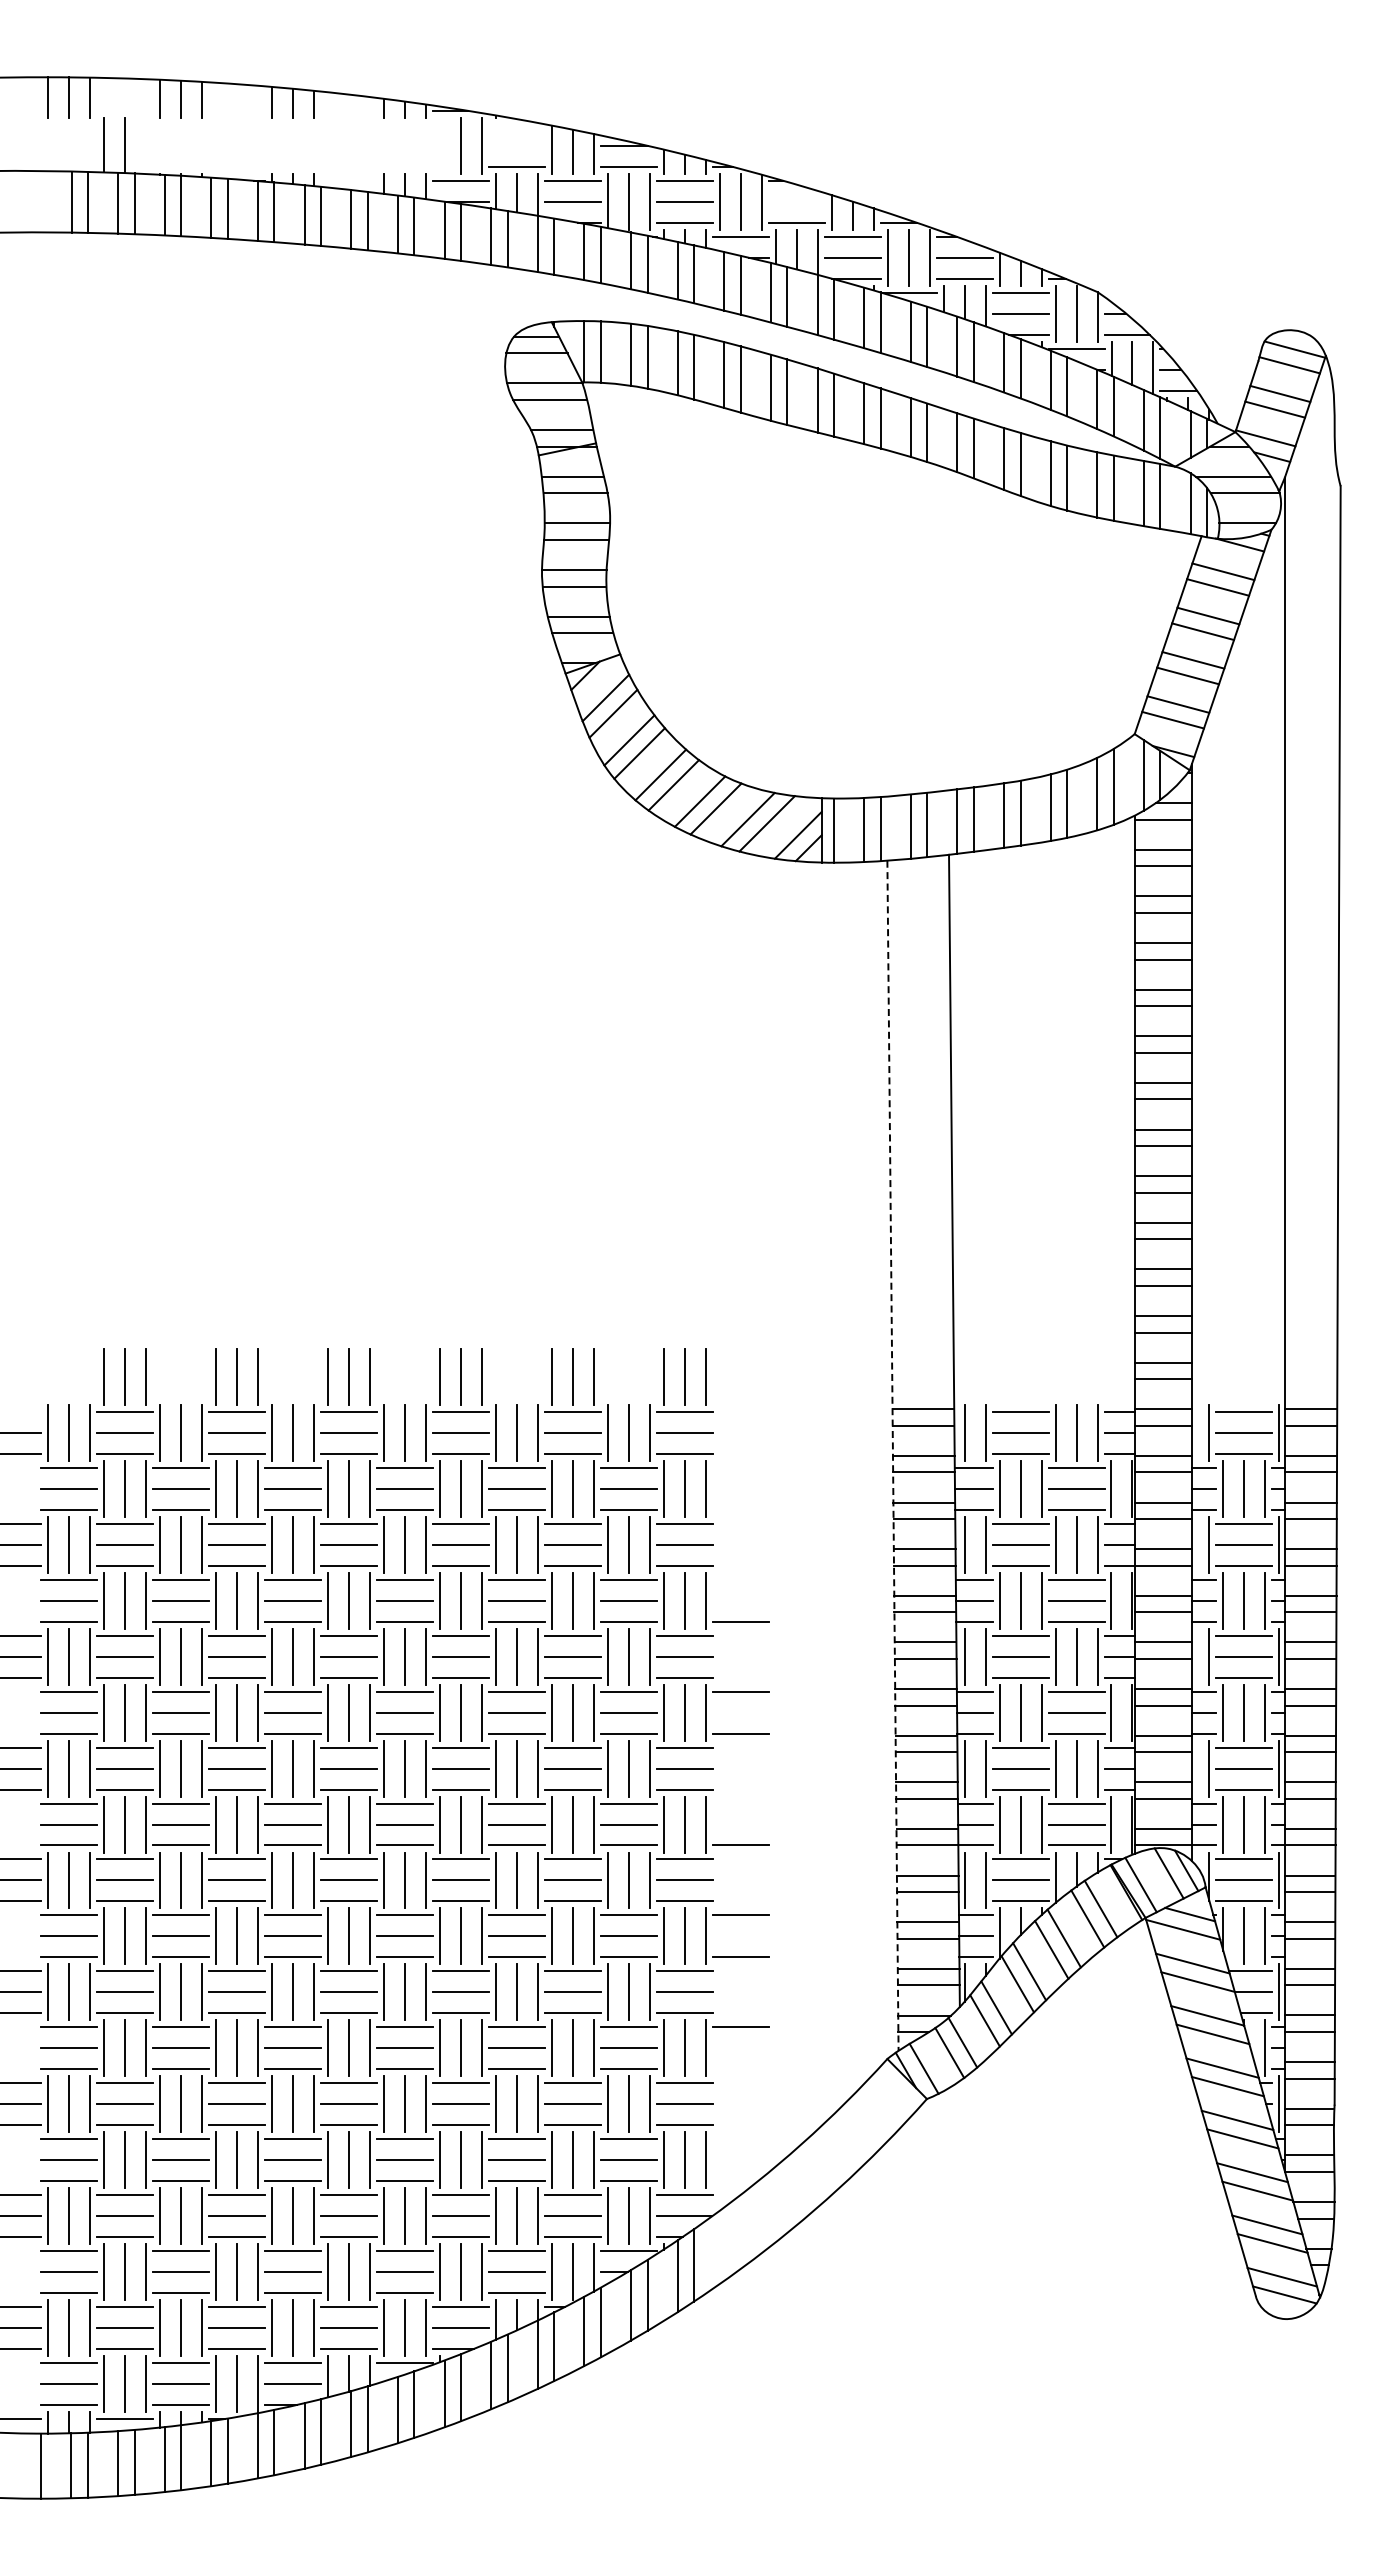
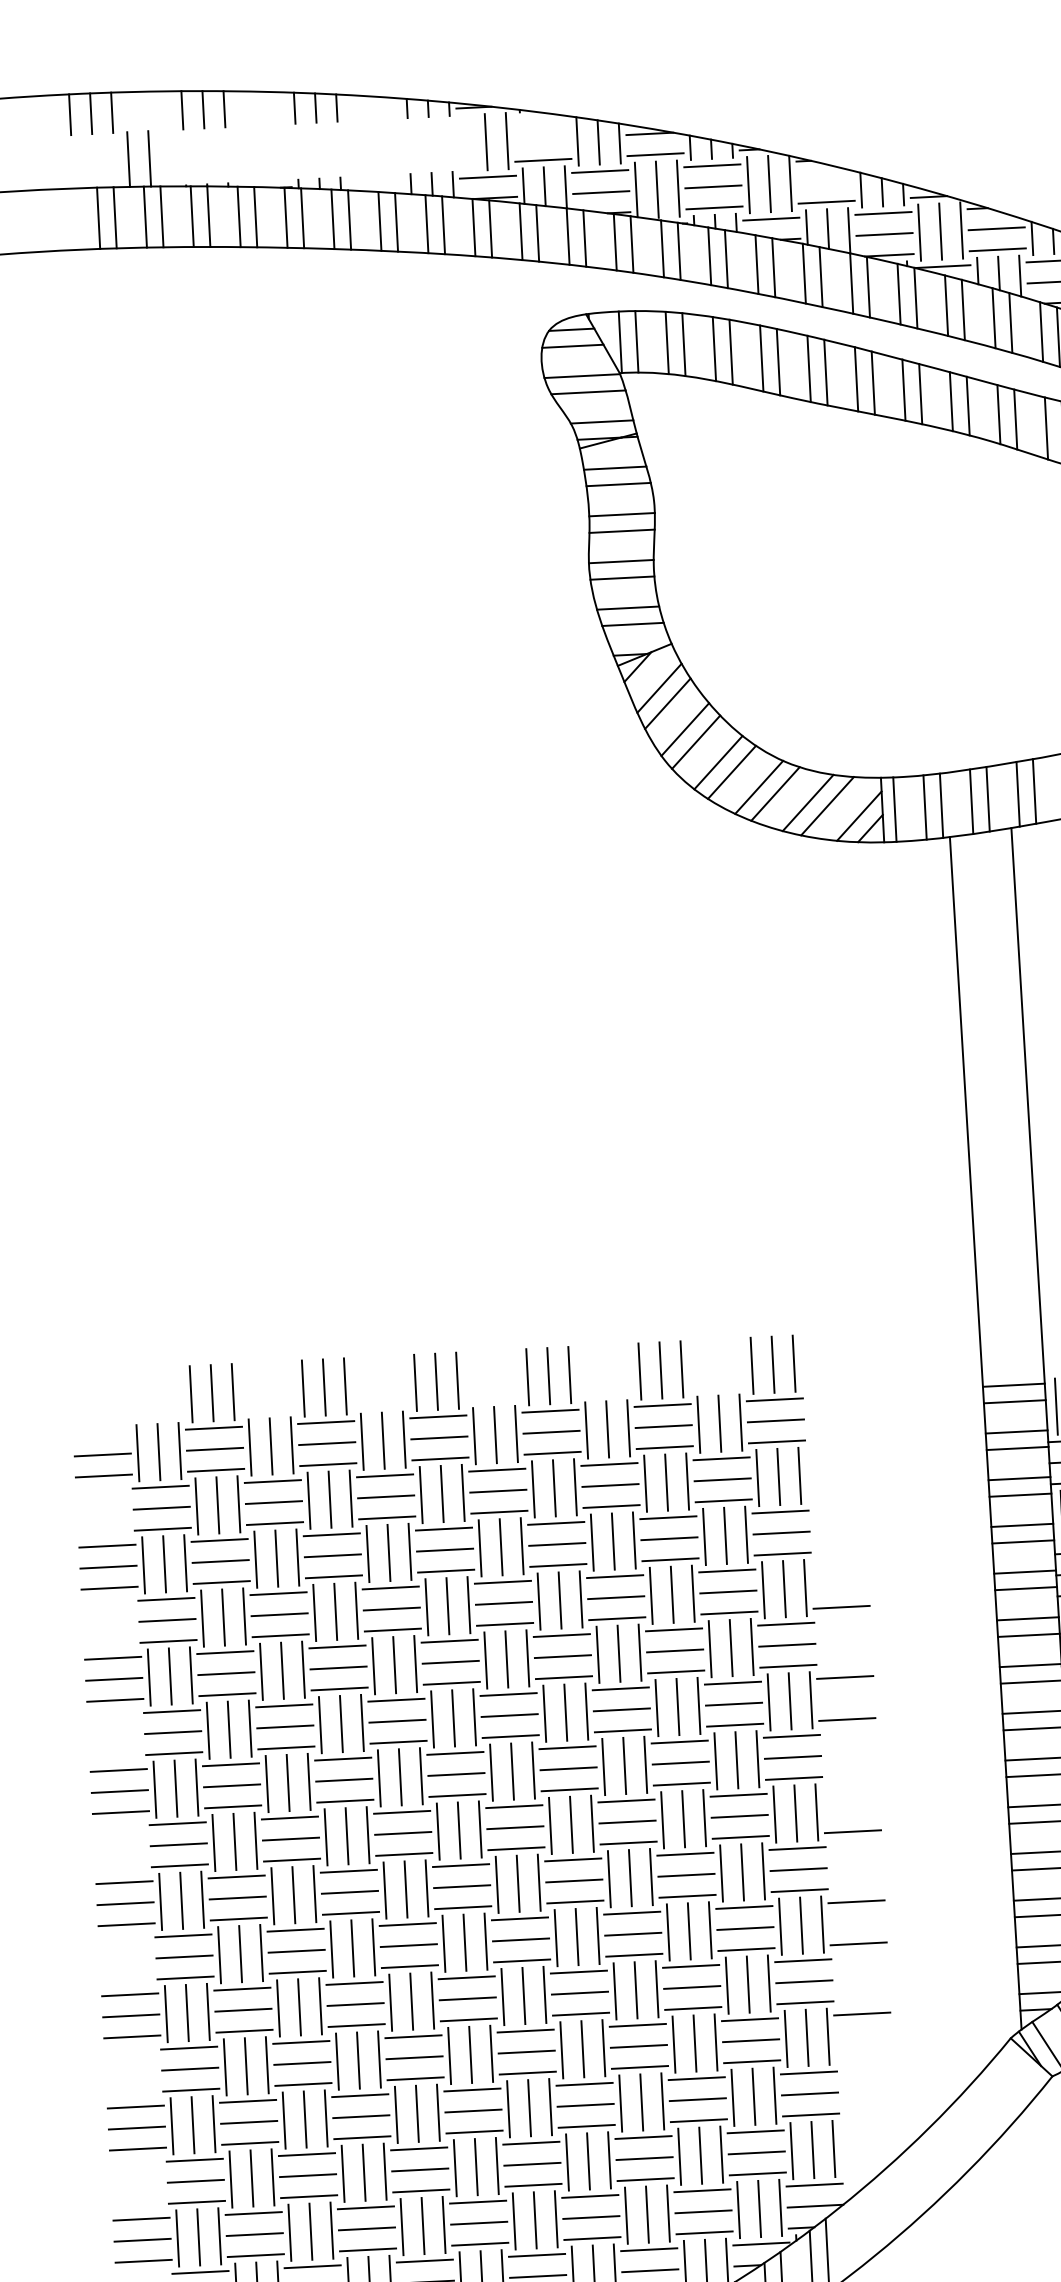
line: (892, 1456) -> (985, 1434), dashed -> solid

